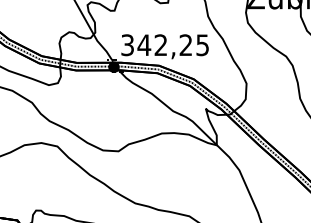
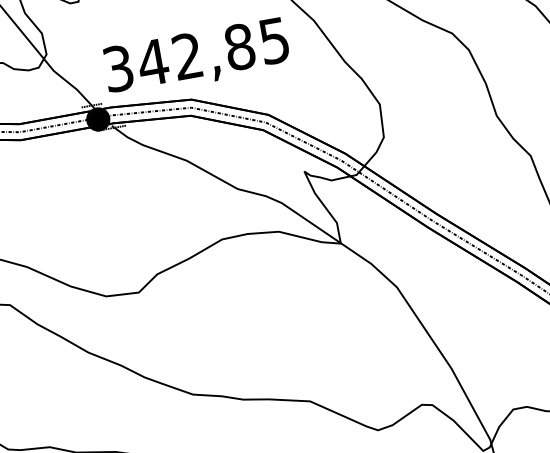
text: (185, 45) -> (238, 47), 342,25 -> 342,85

